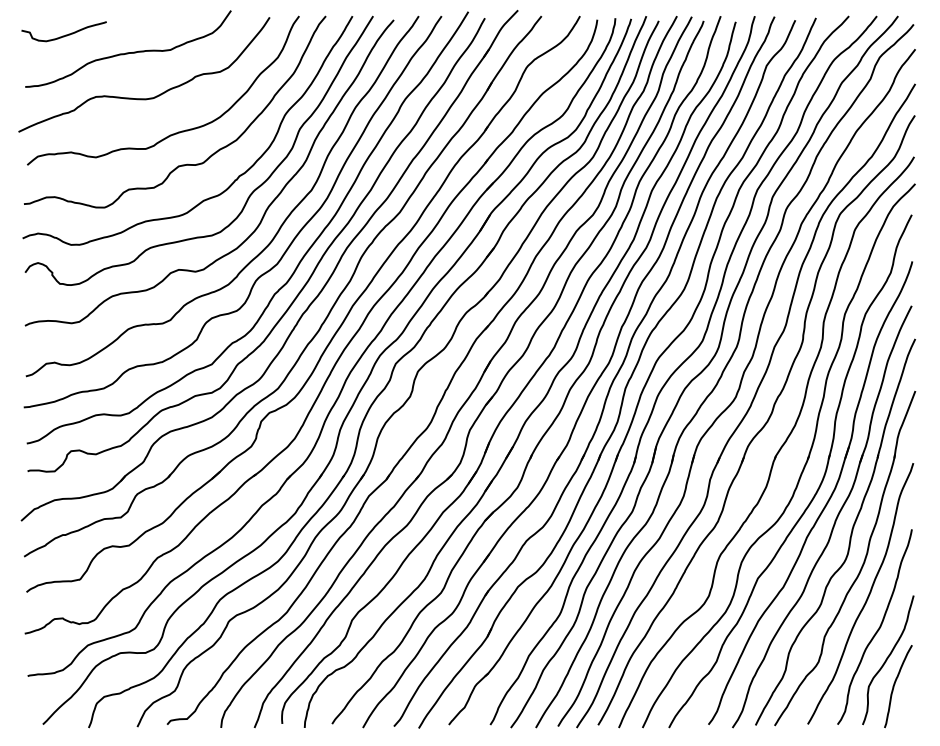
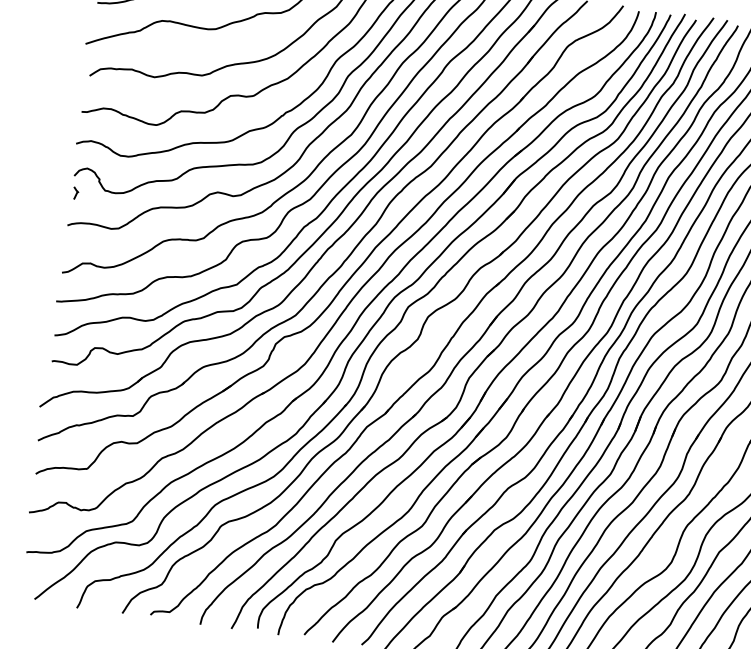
curve: (29, 290) -> (76, 193), added

